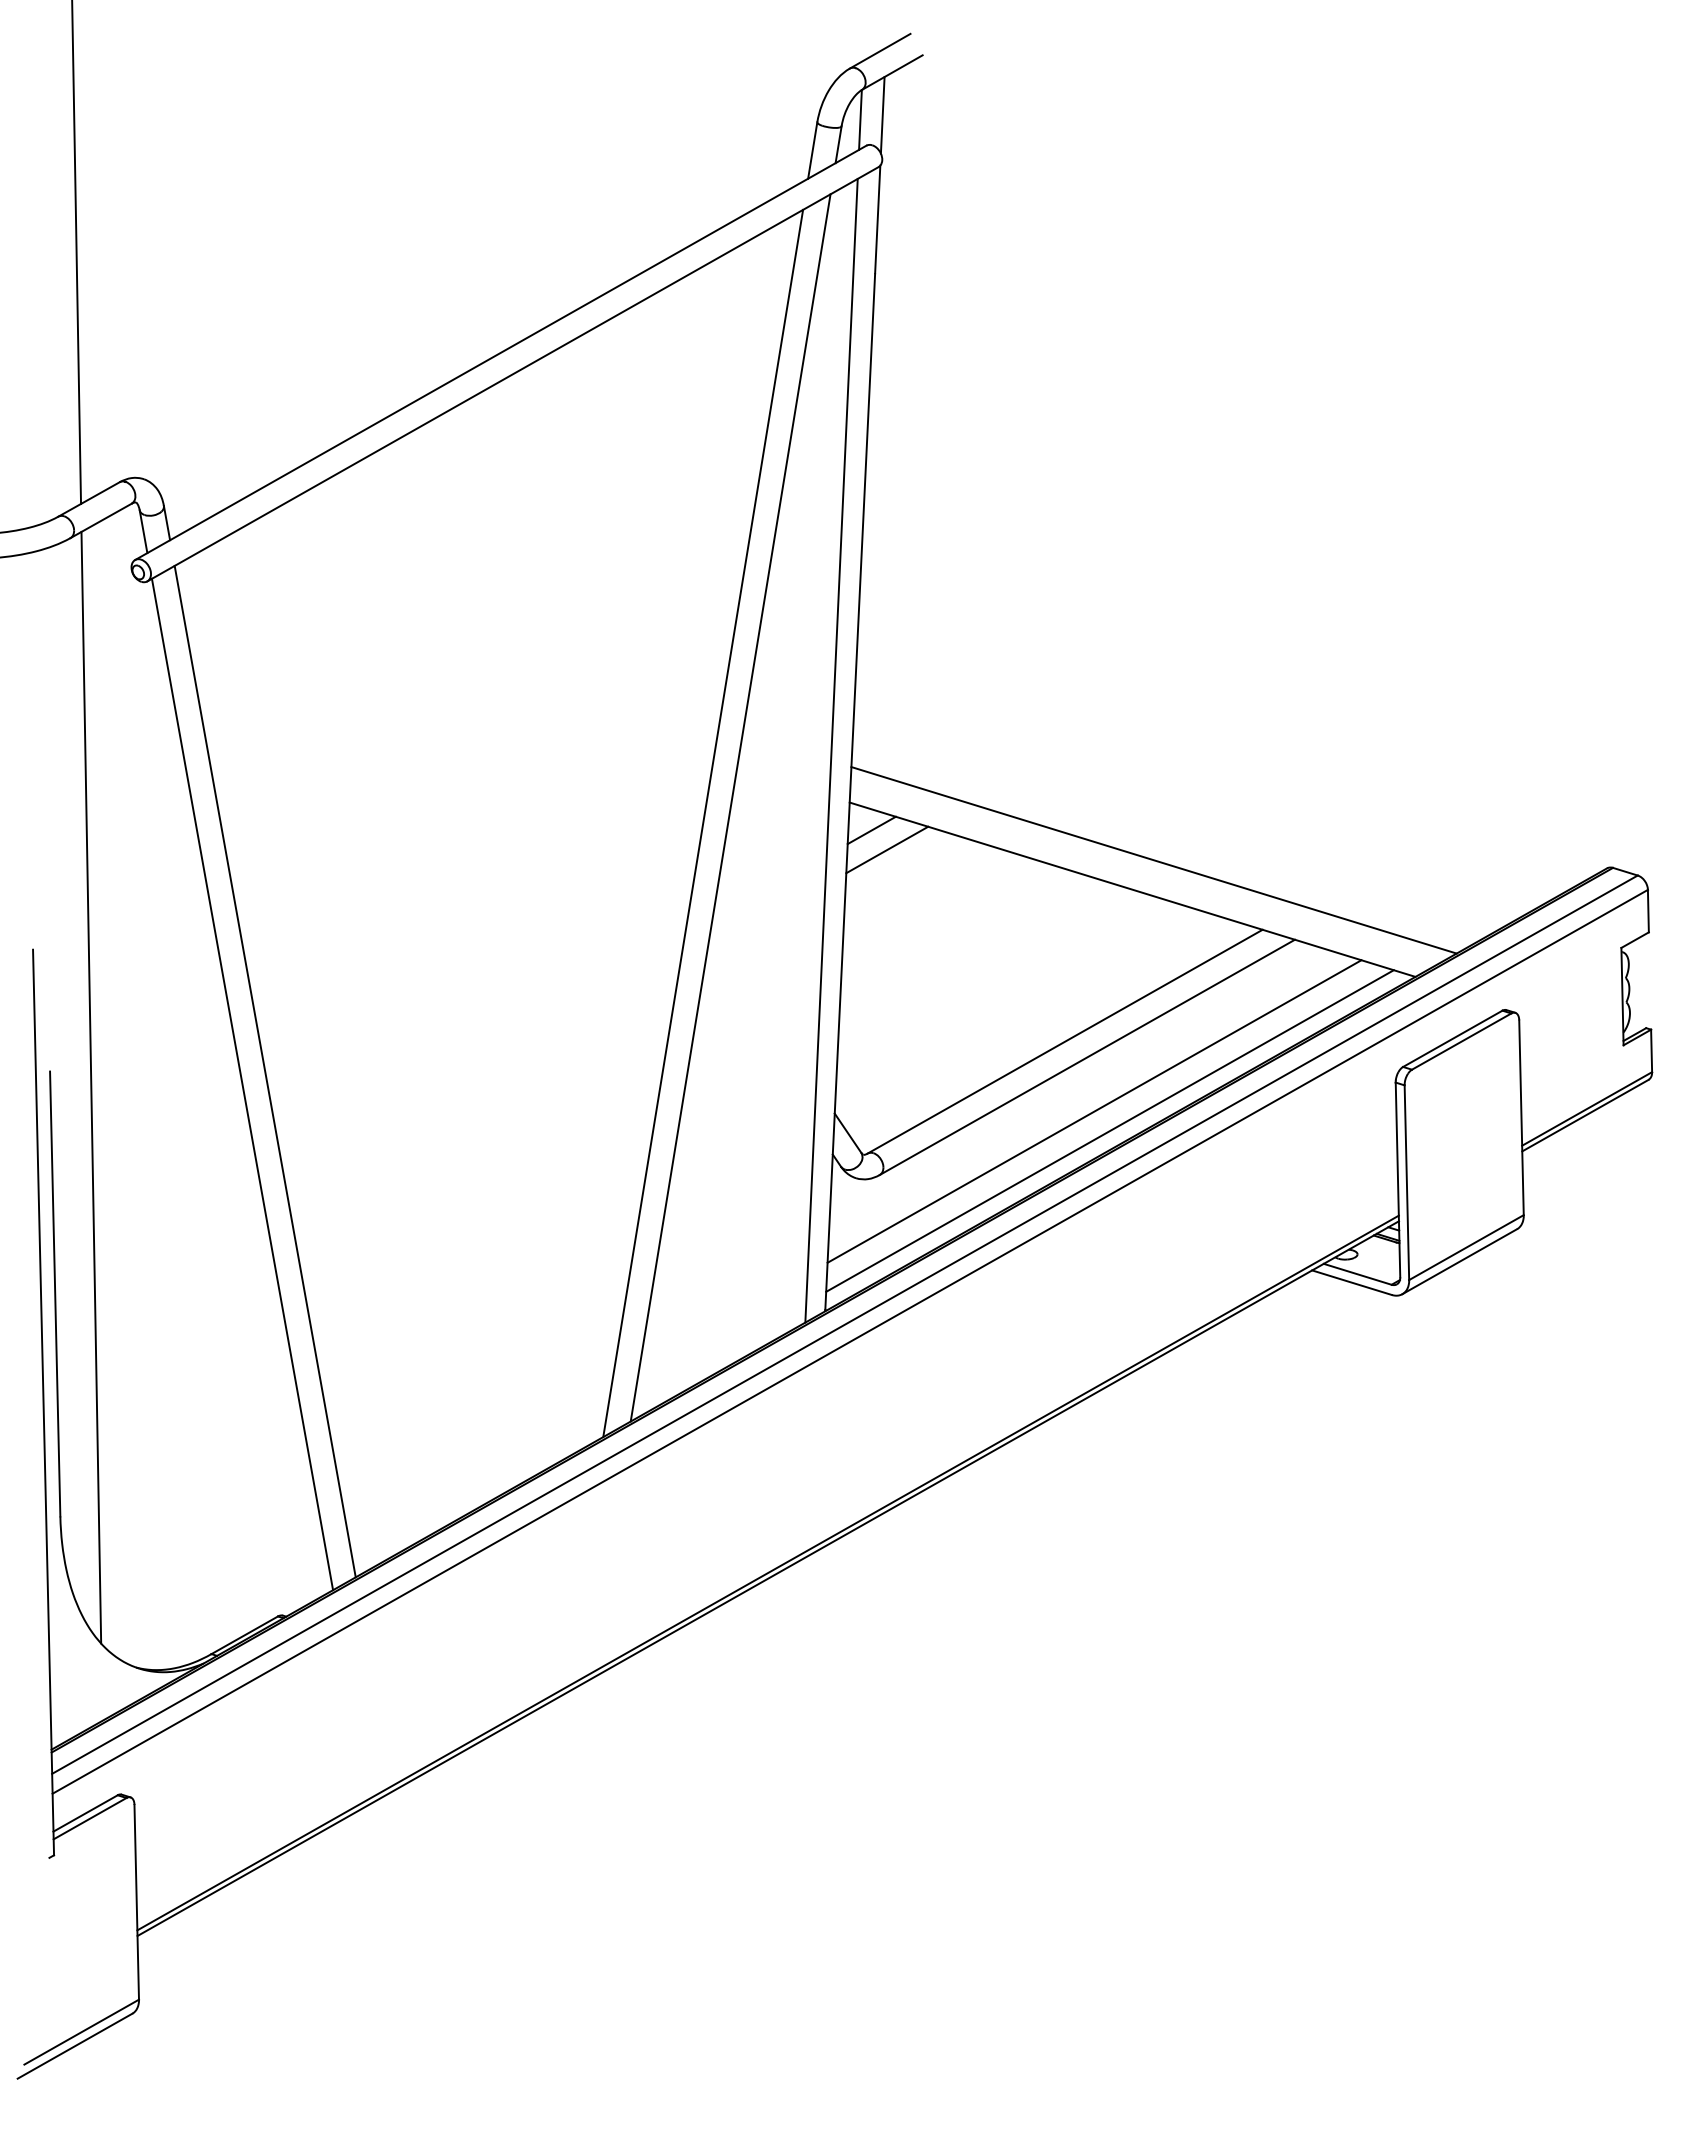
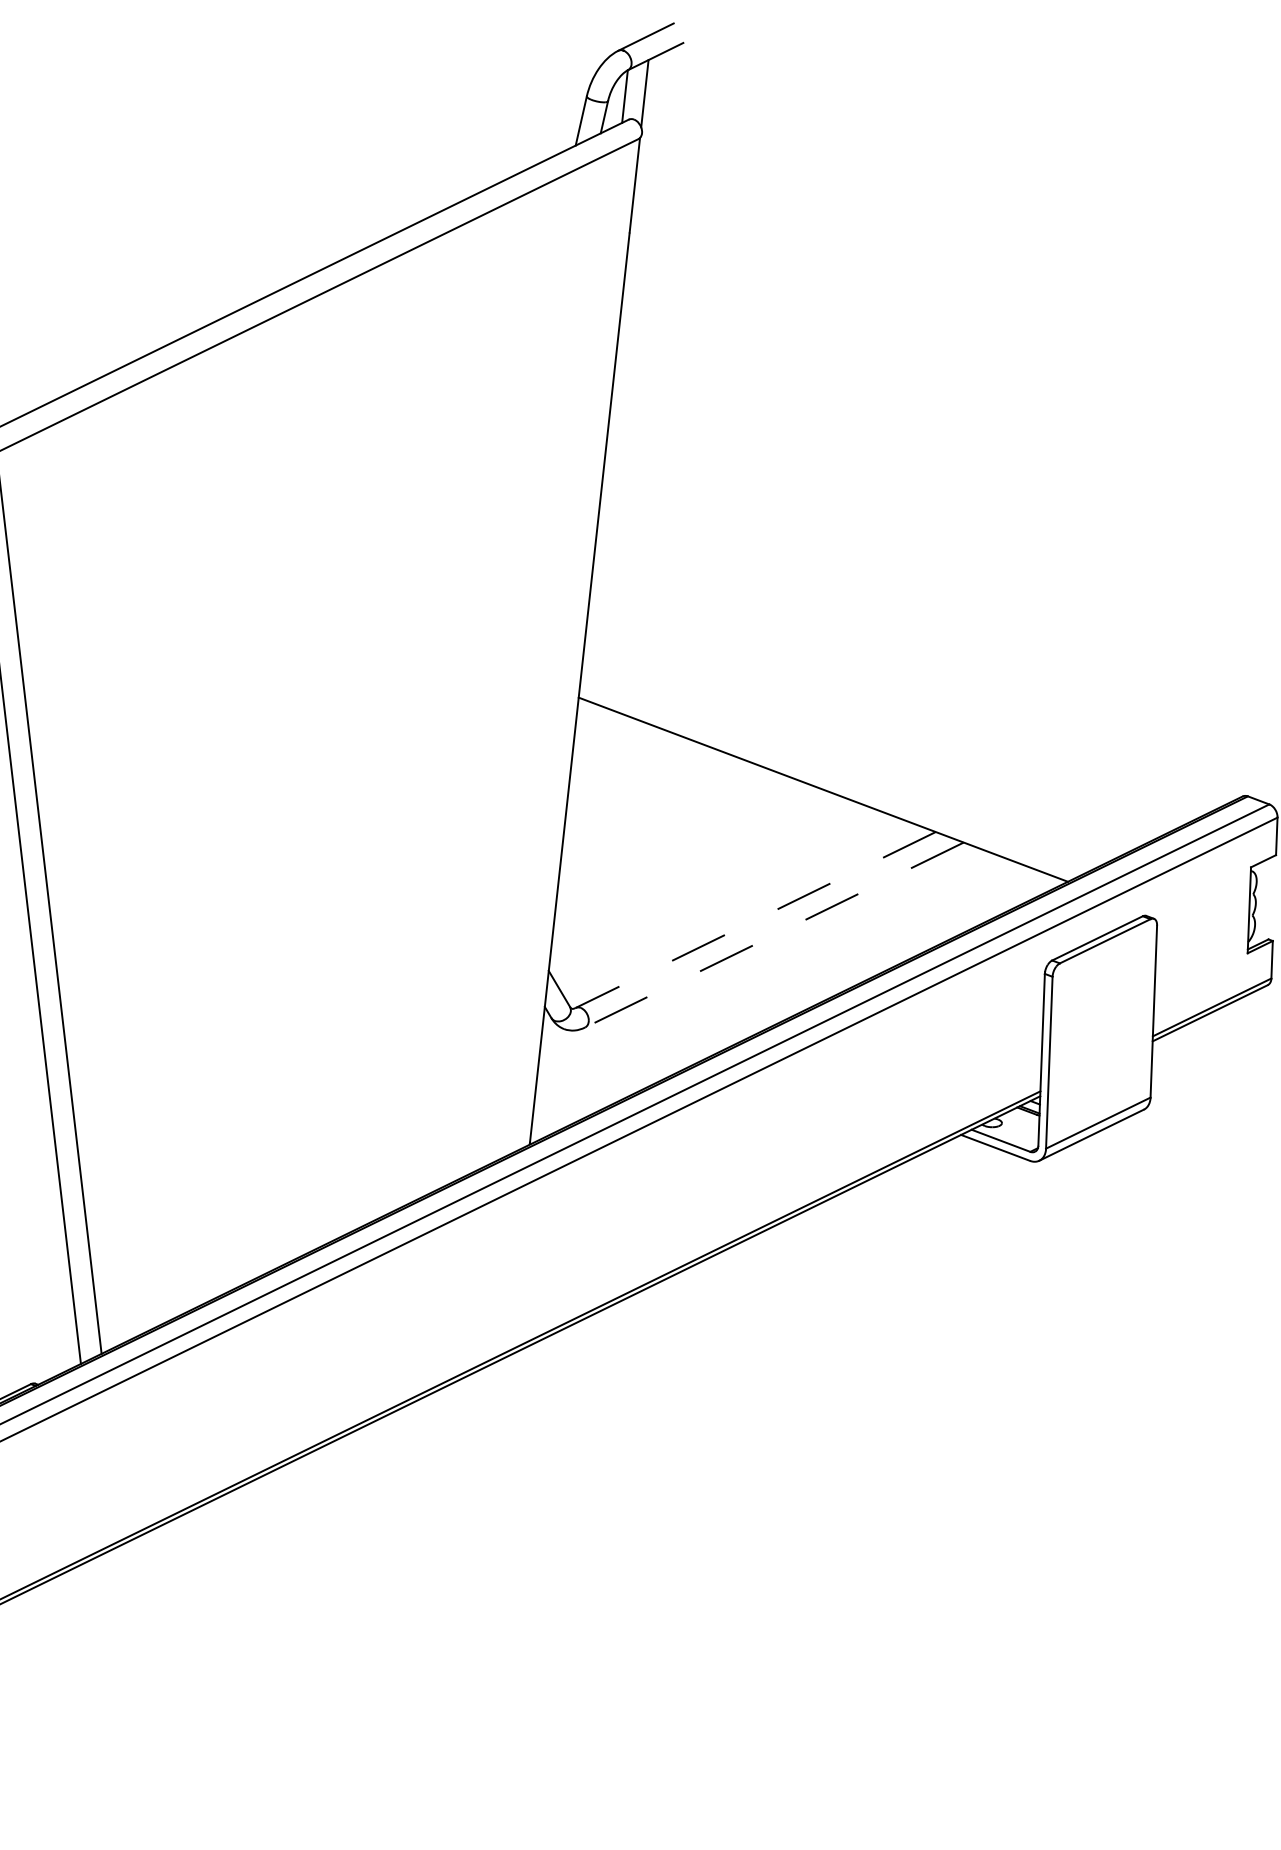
line: (831, 750) -> (565, 650), removed
line: (730, 807) -> (473, 695), removed
line: (703, 823) -> (448, 708), removed
line: (871, 830) -> (596, 723), removed
line: (887, 849) -> (609, 741), removed
line: (1153, 860) -> (843, 765), removed
line: (1064, 1041) -> (755, 919), solid -> dashed
line: (1087, 1057) -> (774, 935), solid -> dashed
line: (1094, 1111) -> (777, 983), removed
line: (1109, 1130) -> (790, 1000), removed

